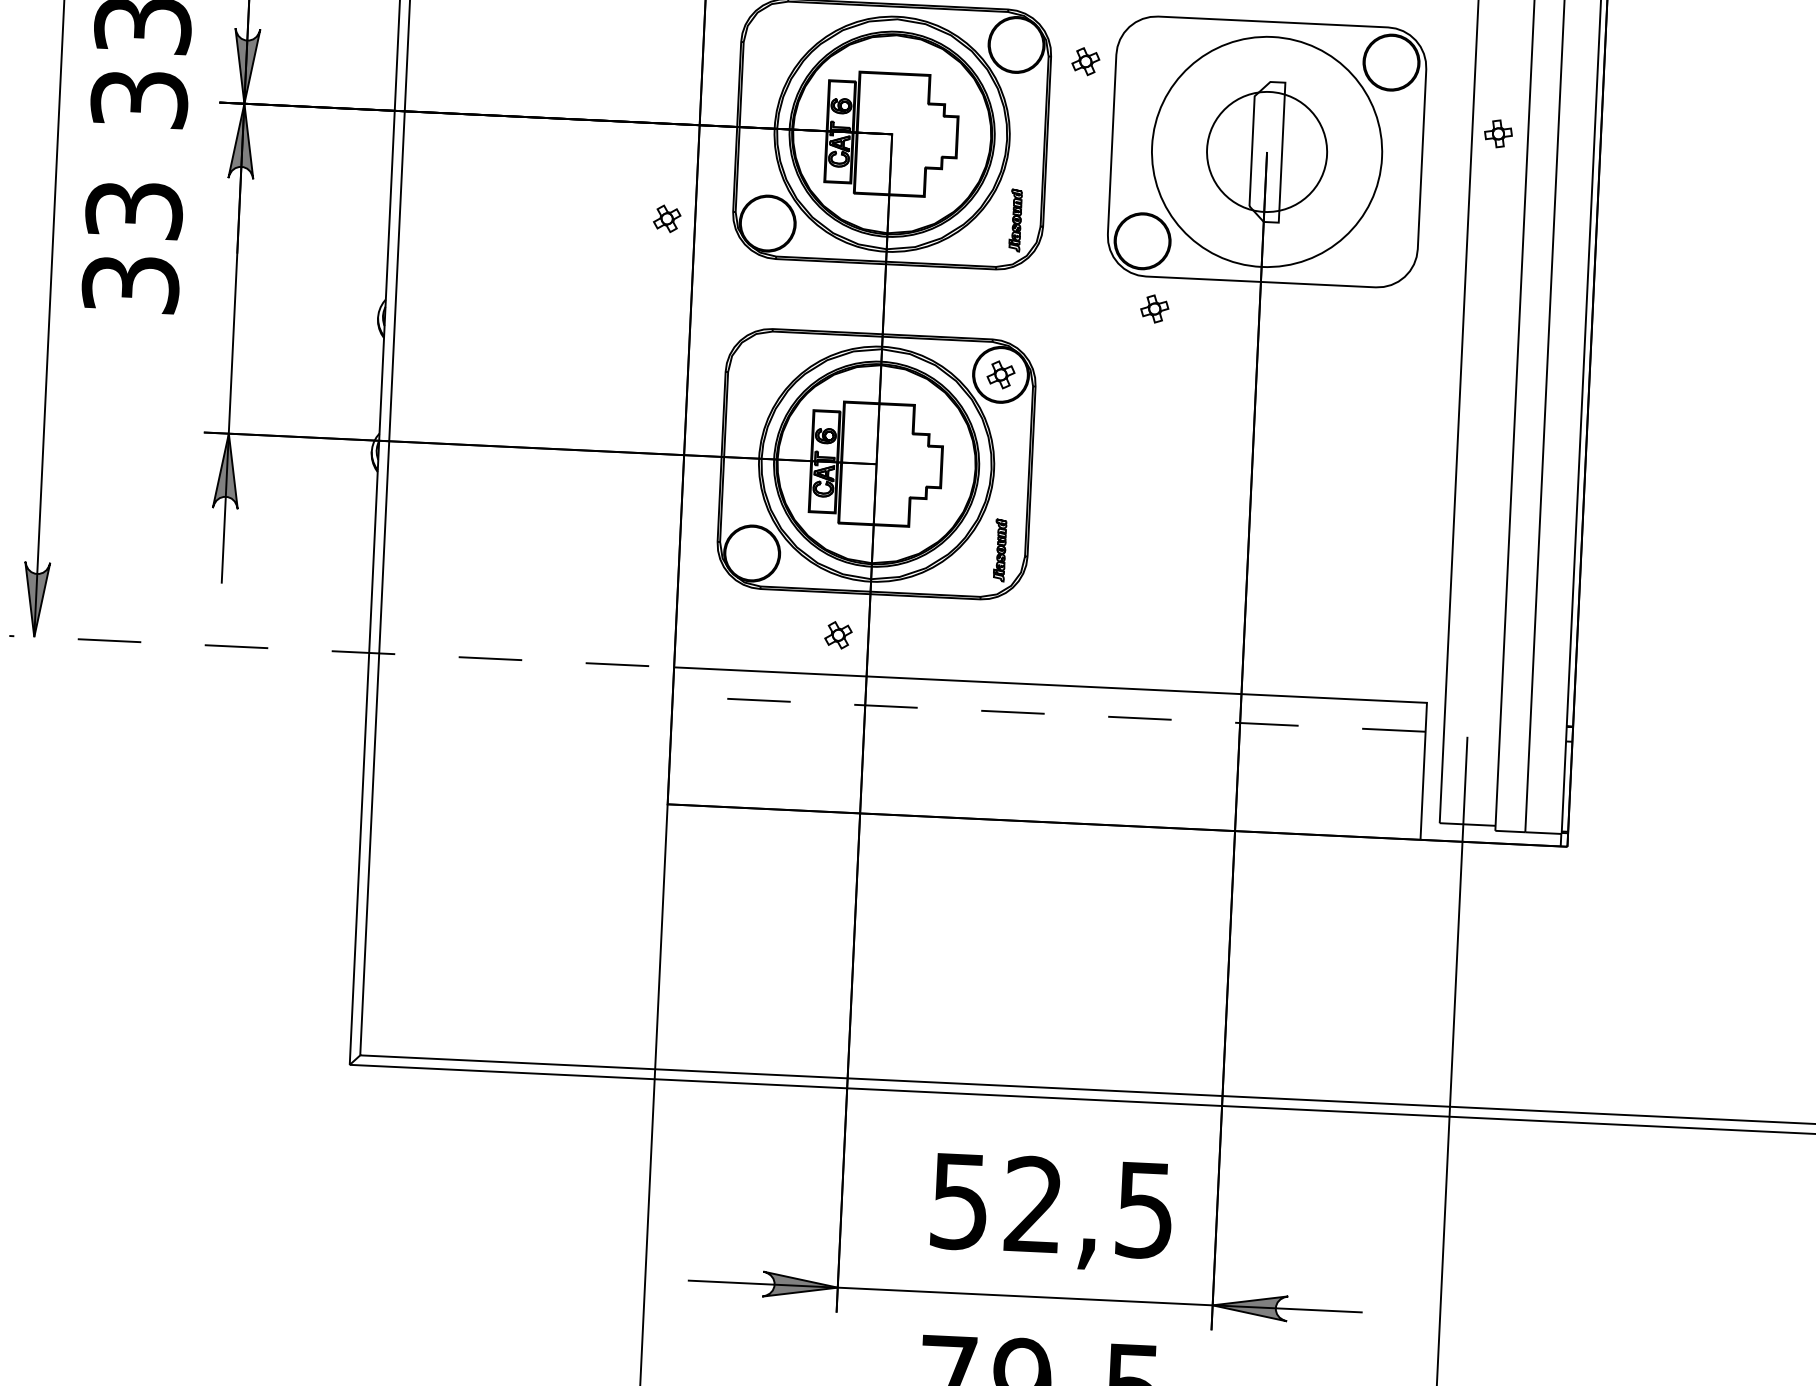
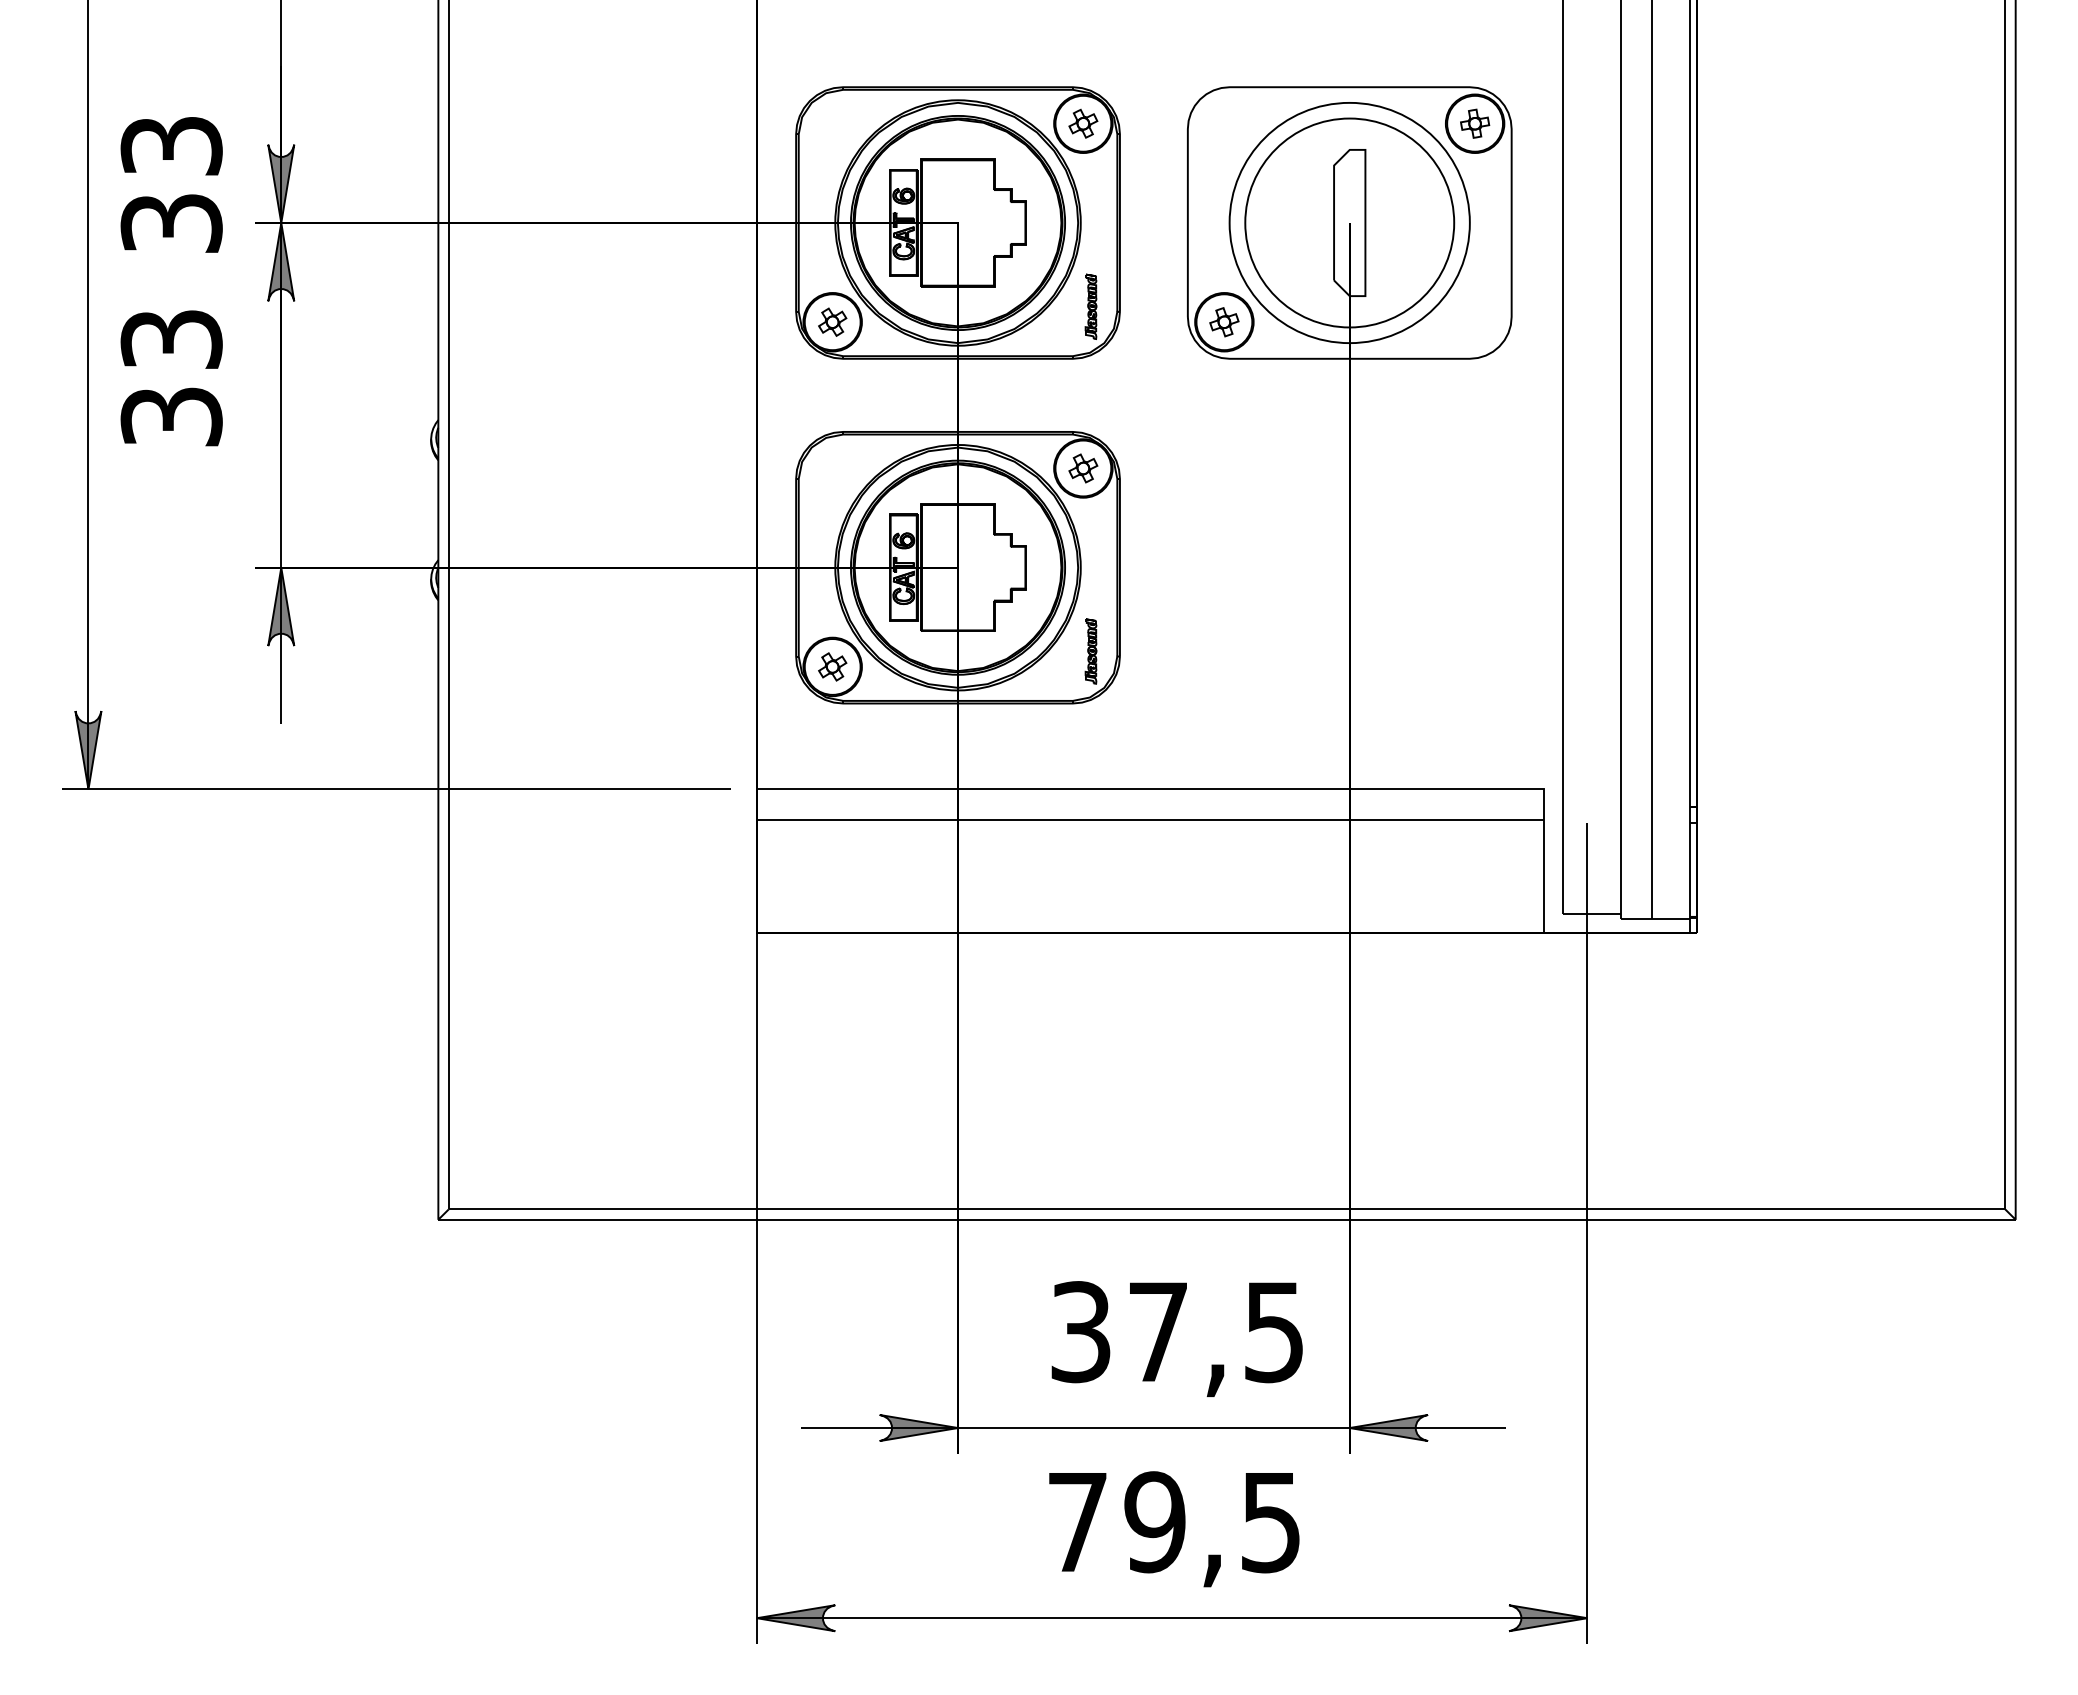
part: (1085, 61) -> (1083, 123), moved
part: (1498, 133) -> (1475, 123), moved
circle: (1266, 151) -> (1349, 222), size x1.67
part: (667, 218) -> (832, 321), moved
part: (1154, 309) -> (1224, 322), moved
part: (838, 634) -> (832, 666), moved
line: (329, 651) -> (396, 789), dashed -> solid
line: (1048, 713) -> (1149, 819), dashed -> solid
text: (995, 1202) -> (1118, 1331), 52,5 -> 37,5

